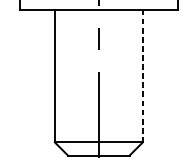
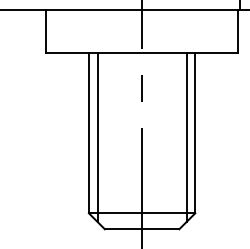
line: (142, 76) -> (195, 133), dashed -> solid
line: (61, 78) -> (97, 136), added
line: (135, 78) -> (186, 136), added

